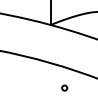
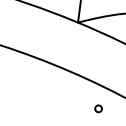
part: (64, 87) -> (98, 107), moved

